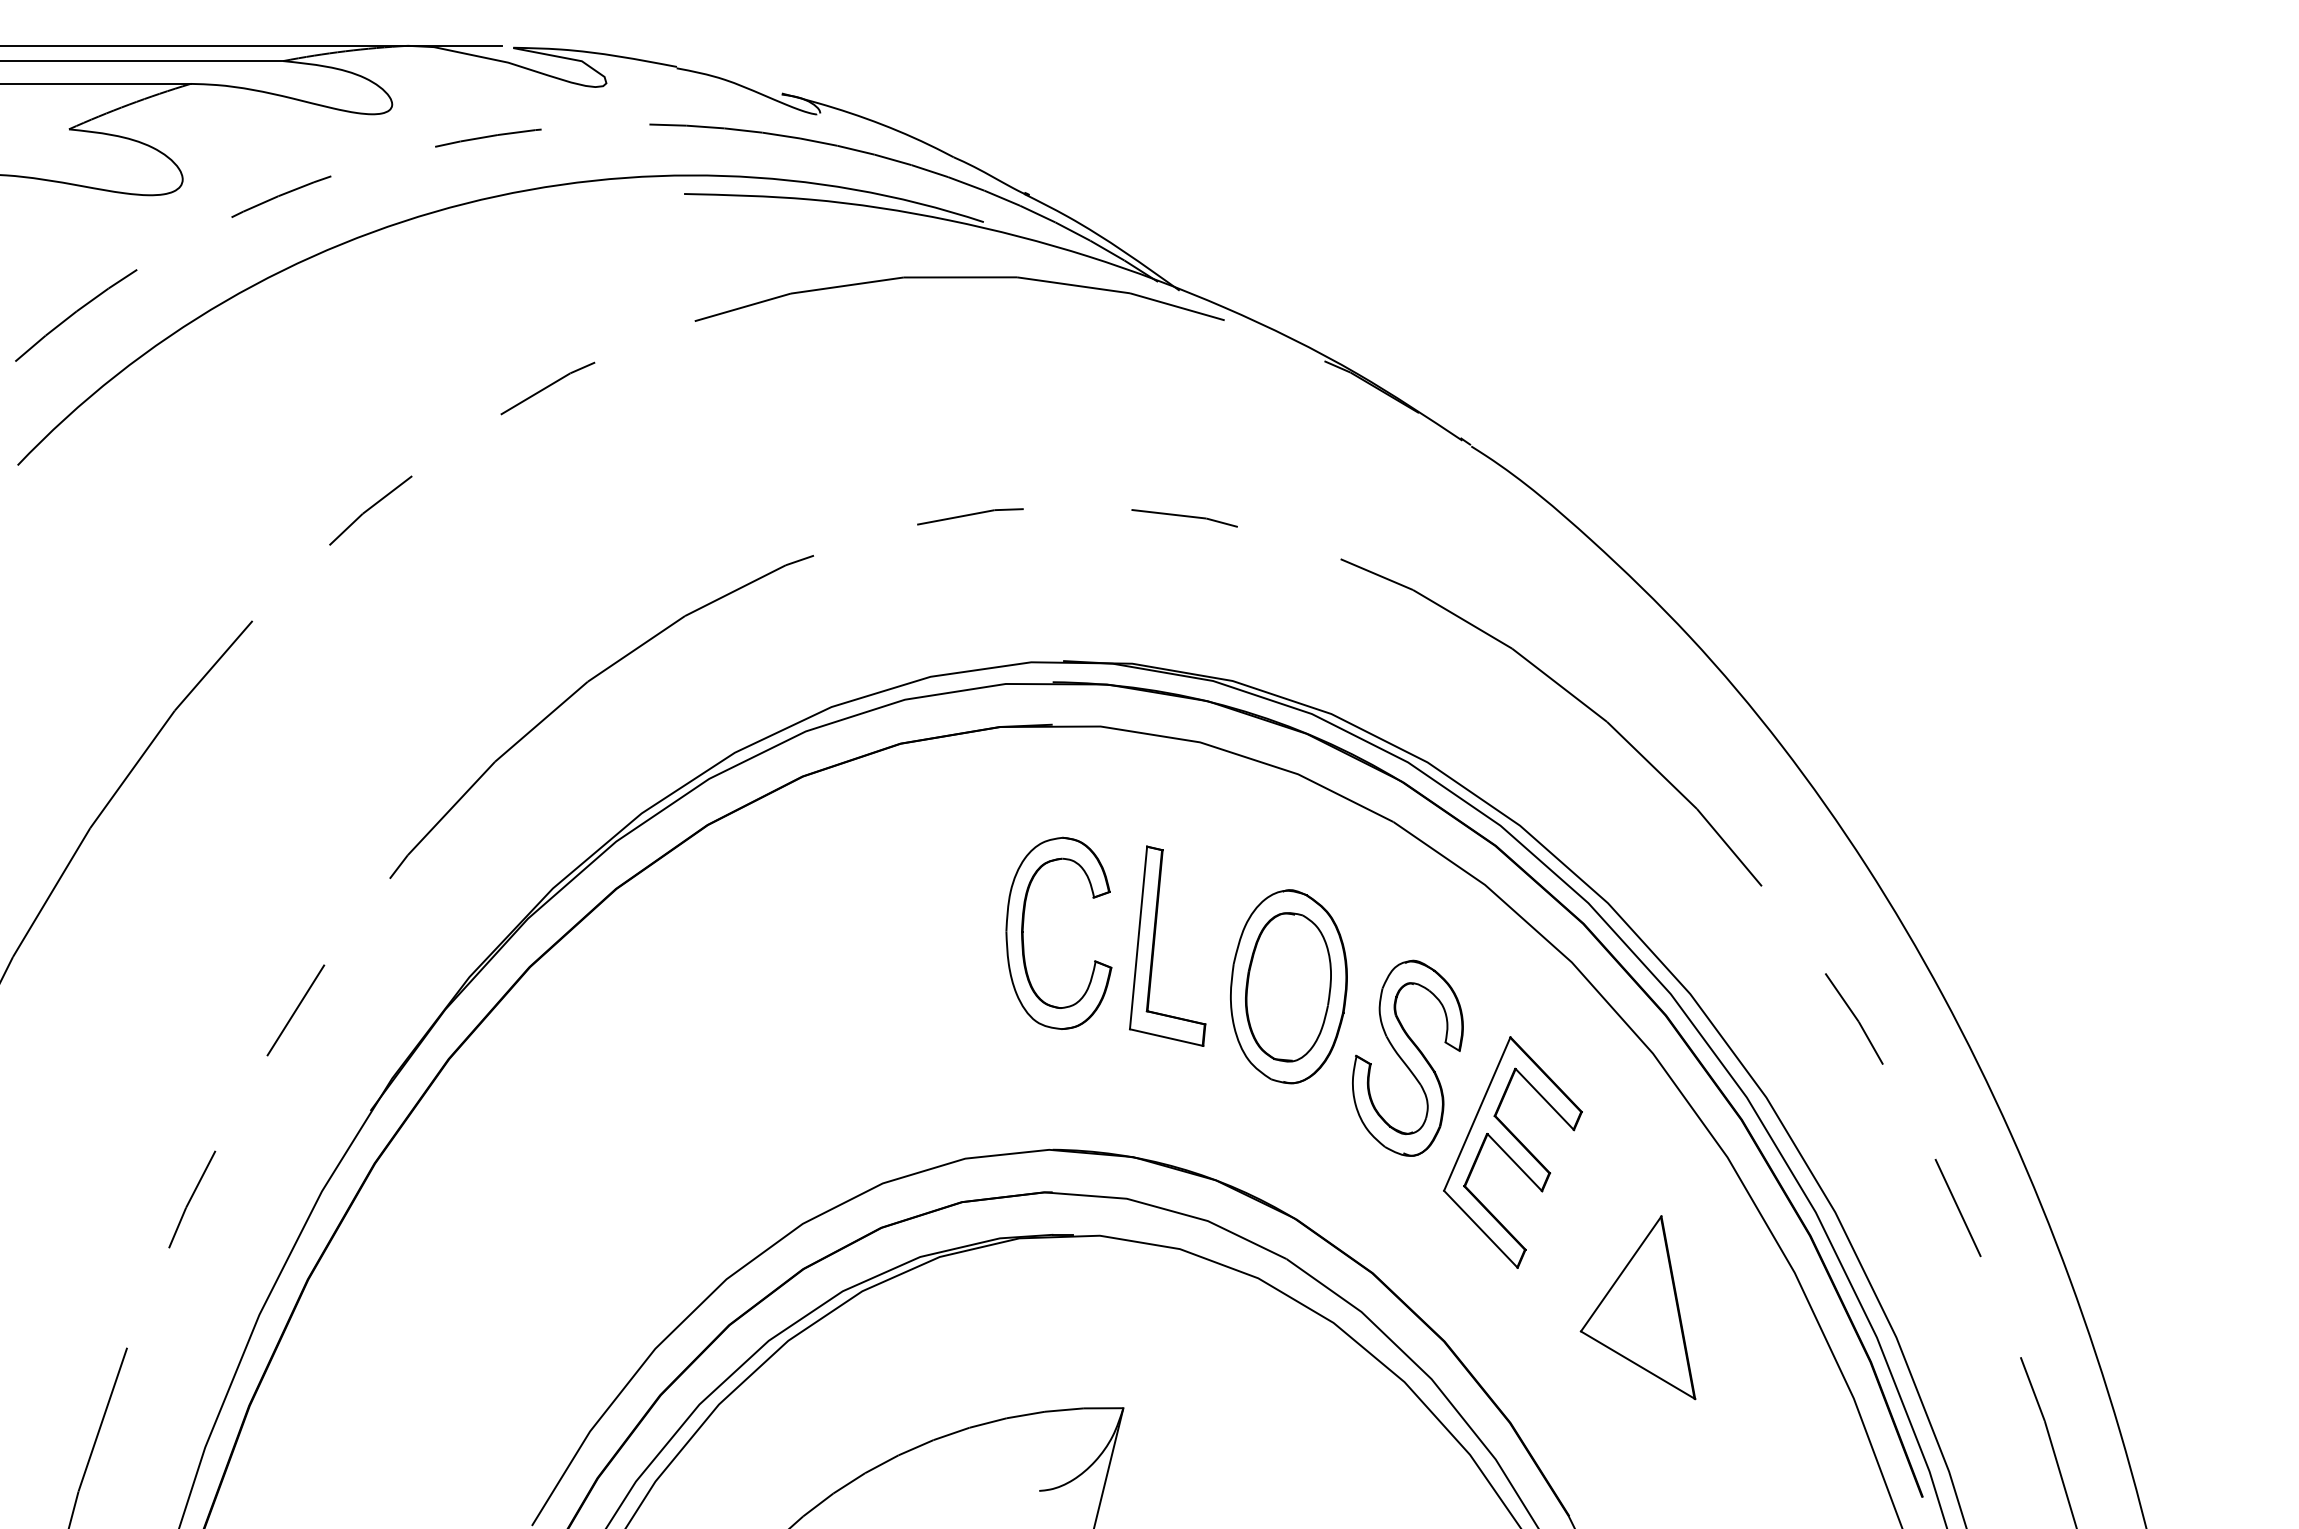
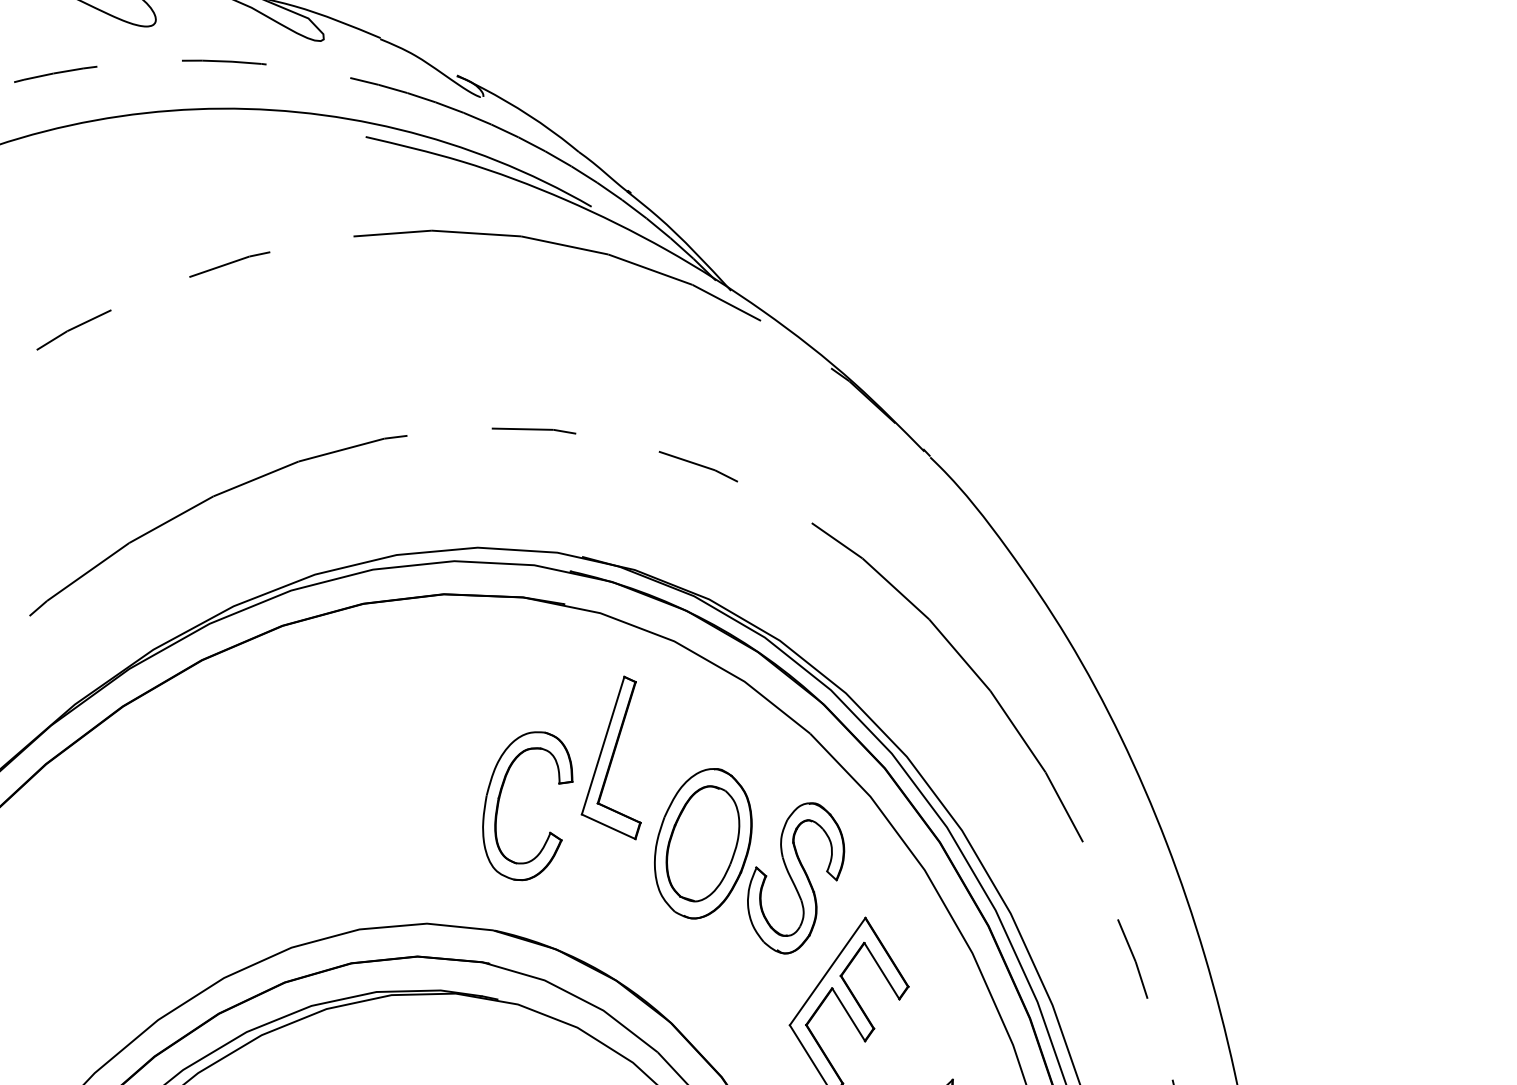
part: (1023, 932) -> (499, 799), moved
part: (1155, 940) -> (615, 750), moved
part: (1407, 1057) -> (795, 876), moved

